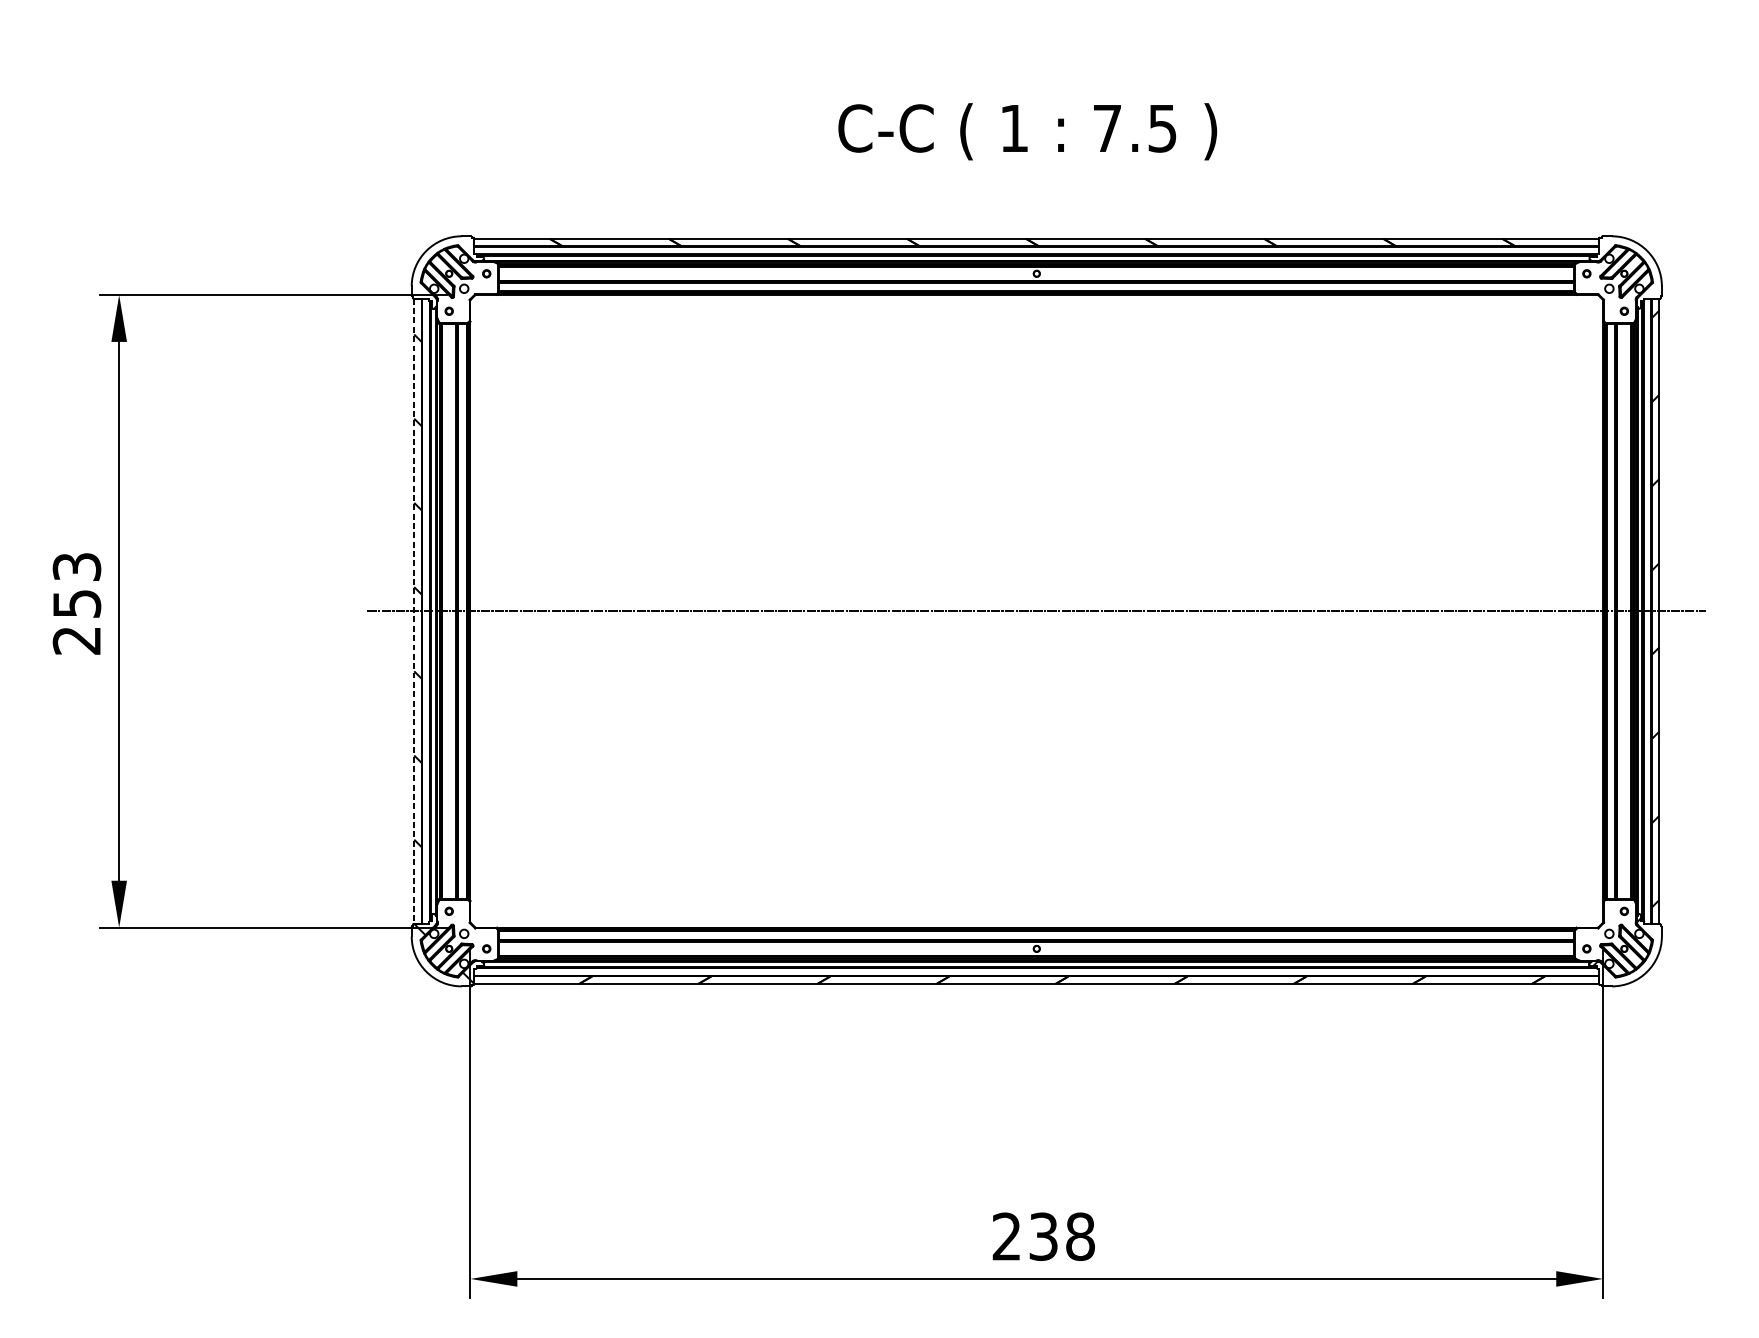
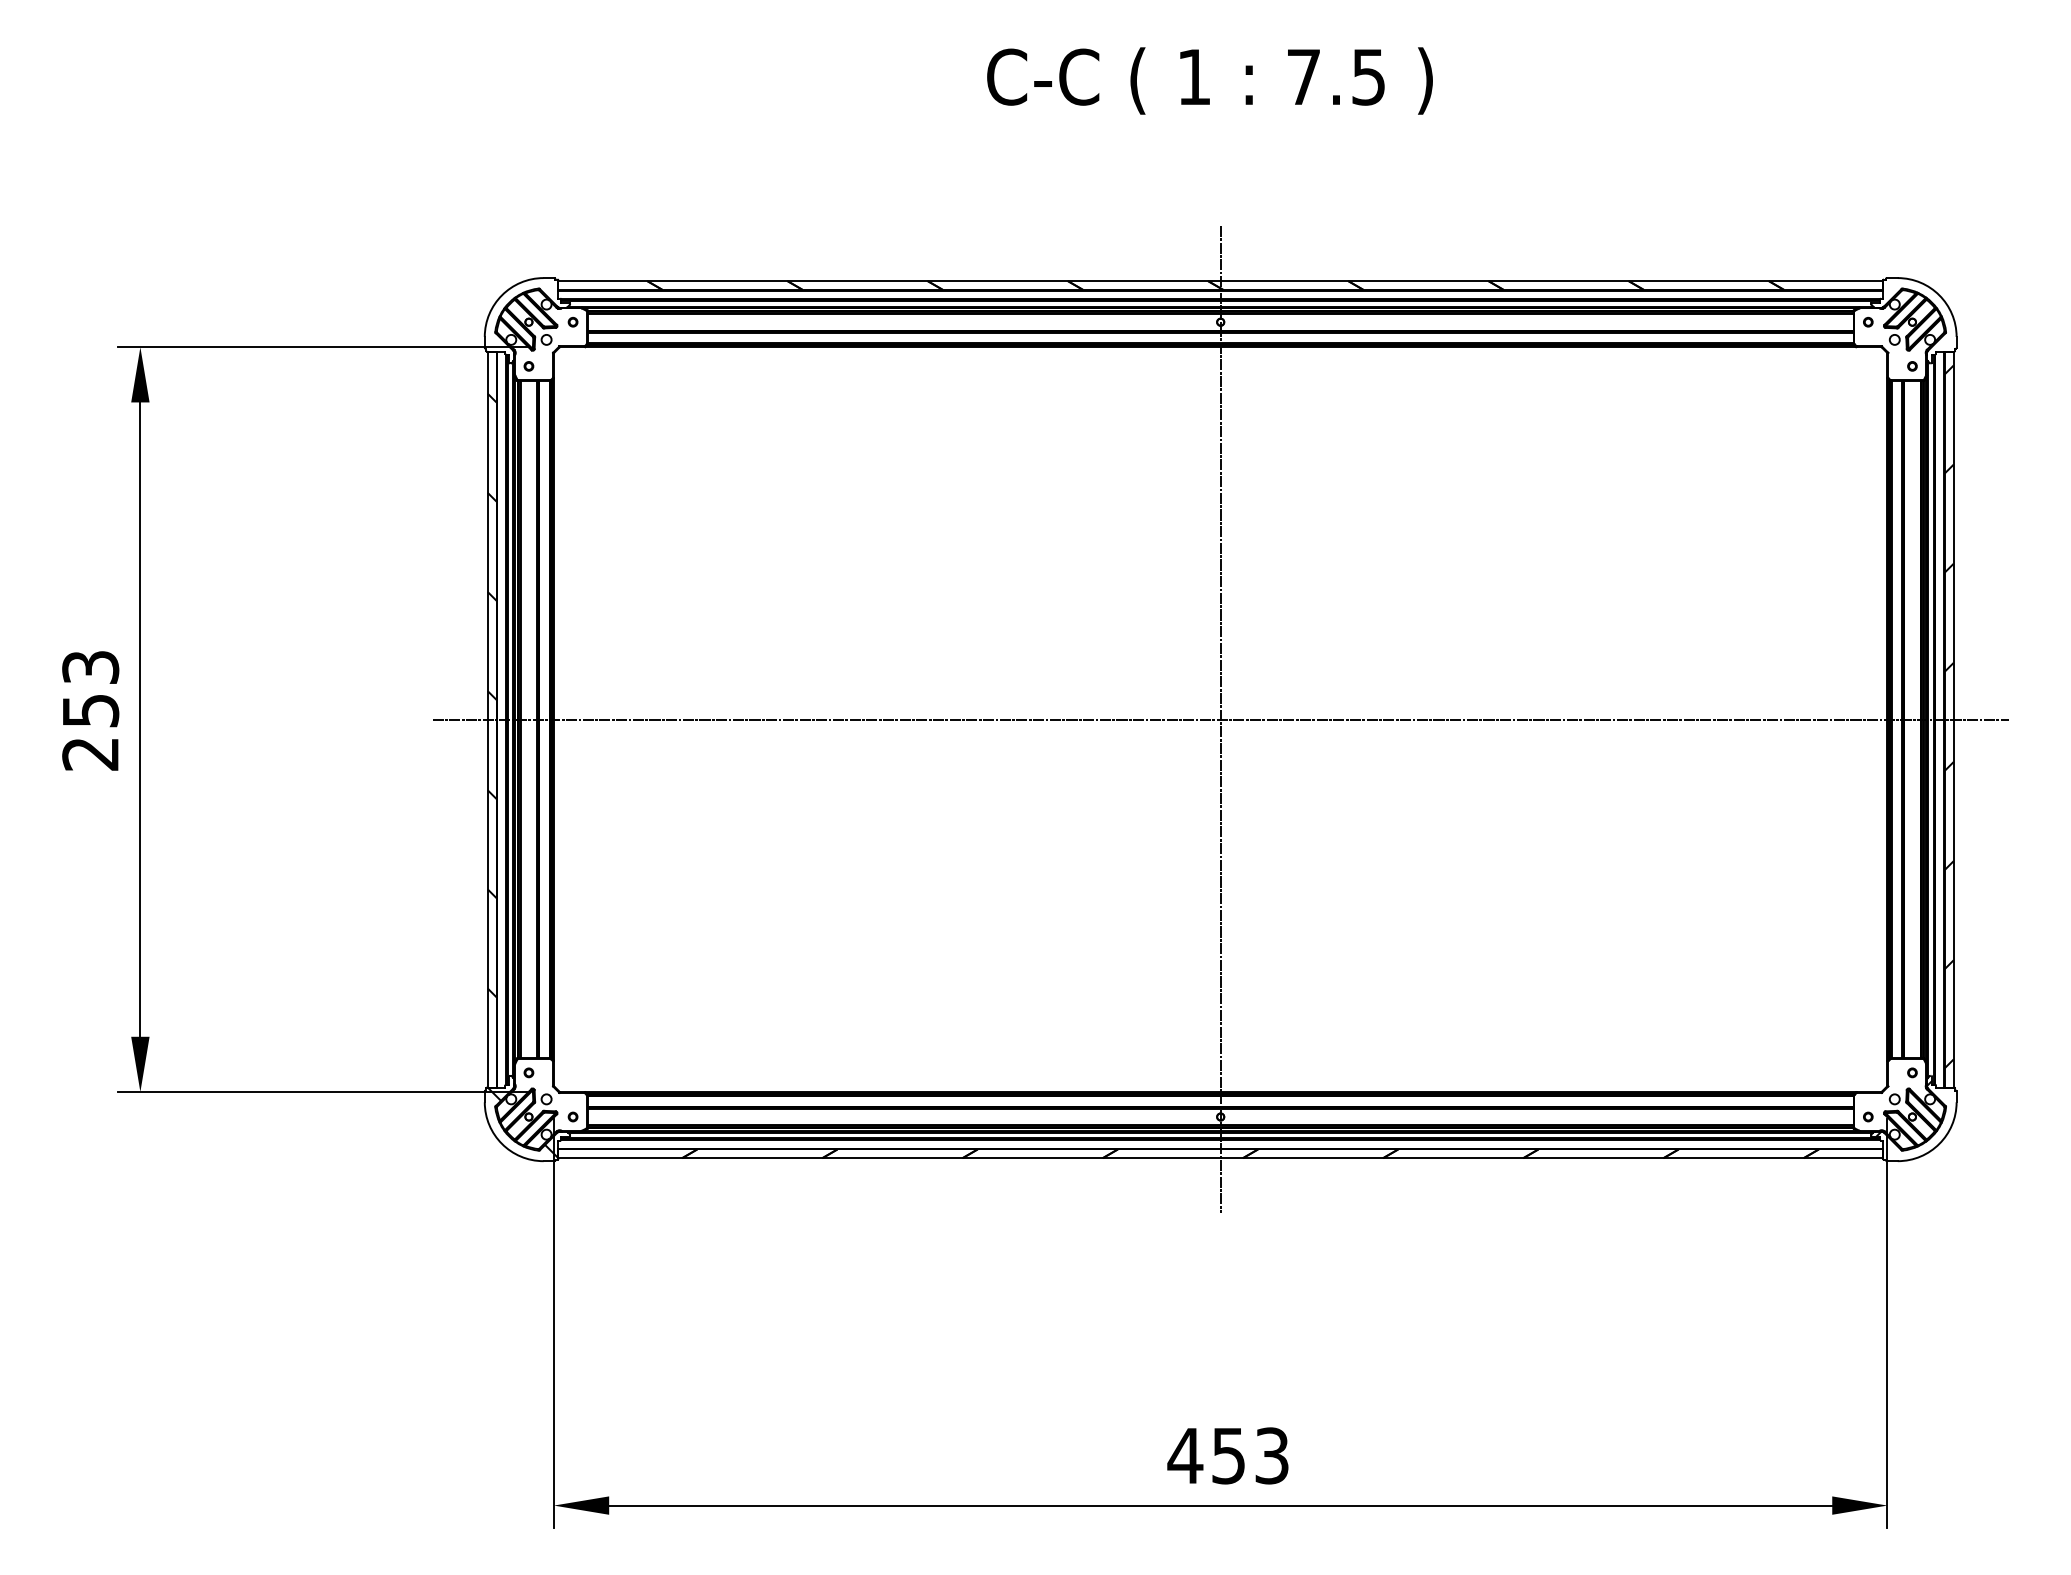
text: (1027, 131) -> (1209, 80), moved
line: (414, 611) -> (487, 719), dashed -> solid
line: (1036, 611) -> (1220, 719), added
text: (1043, 1236) -> (1228, 1455), 238 -> 453

